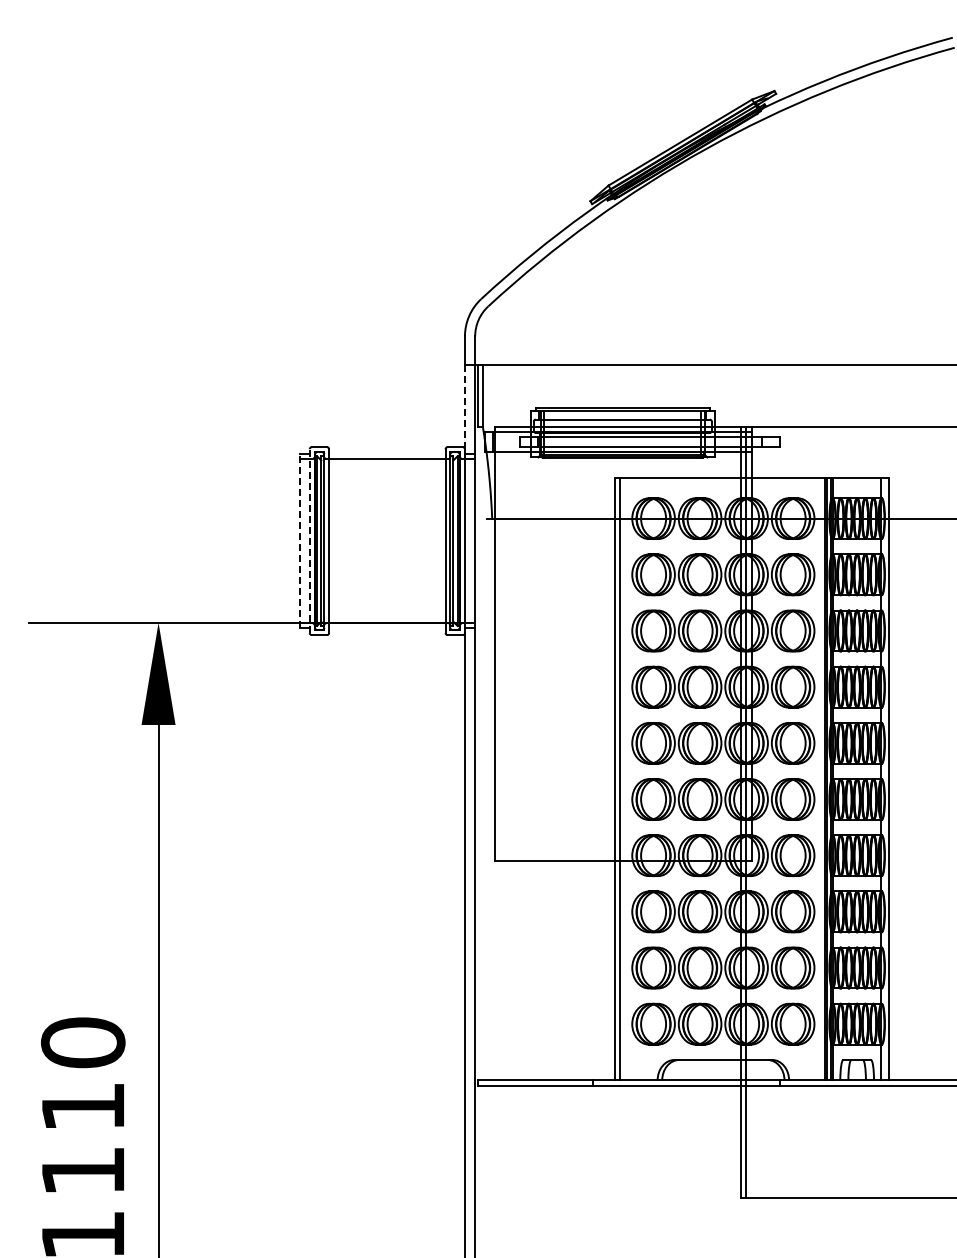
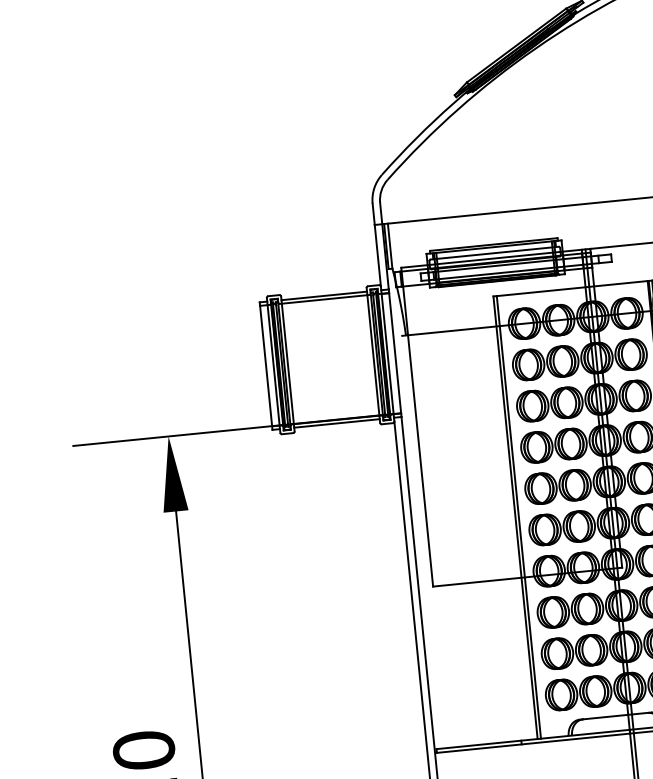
line: (464, 407) -> (377, 255), dashed -> solid
line: (387, 454) -> (324, 296), added
line: (299, 541) -> (266, 366), dashed -> solid
line: (309, 541) -> (273, 365), dashed -> solid
line: (387, 627) -> (337, 423), added

